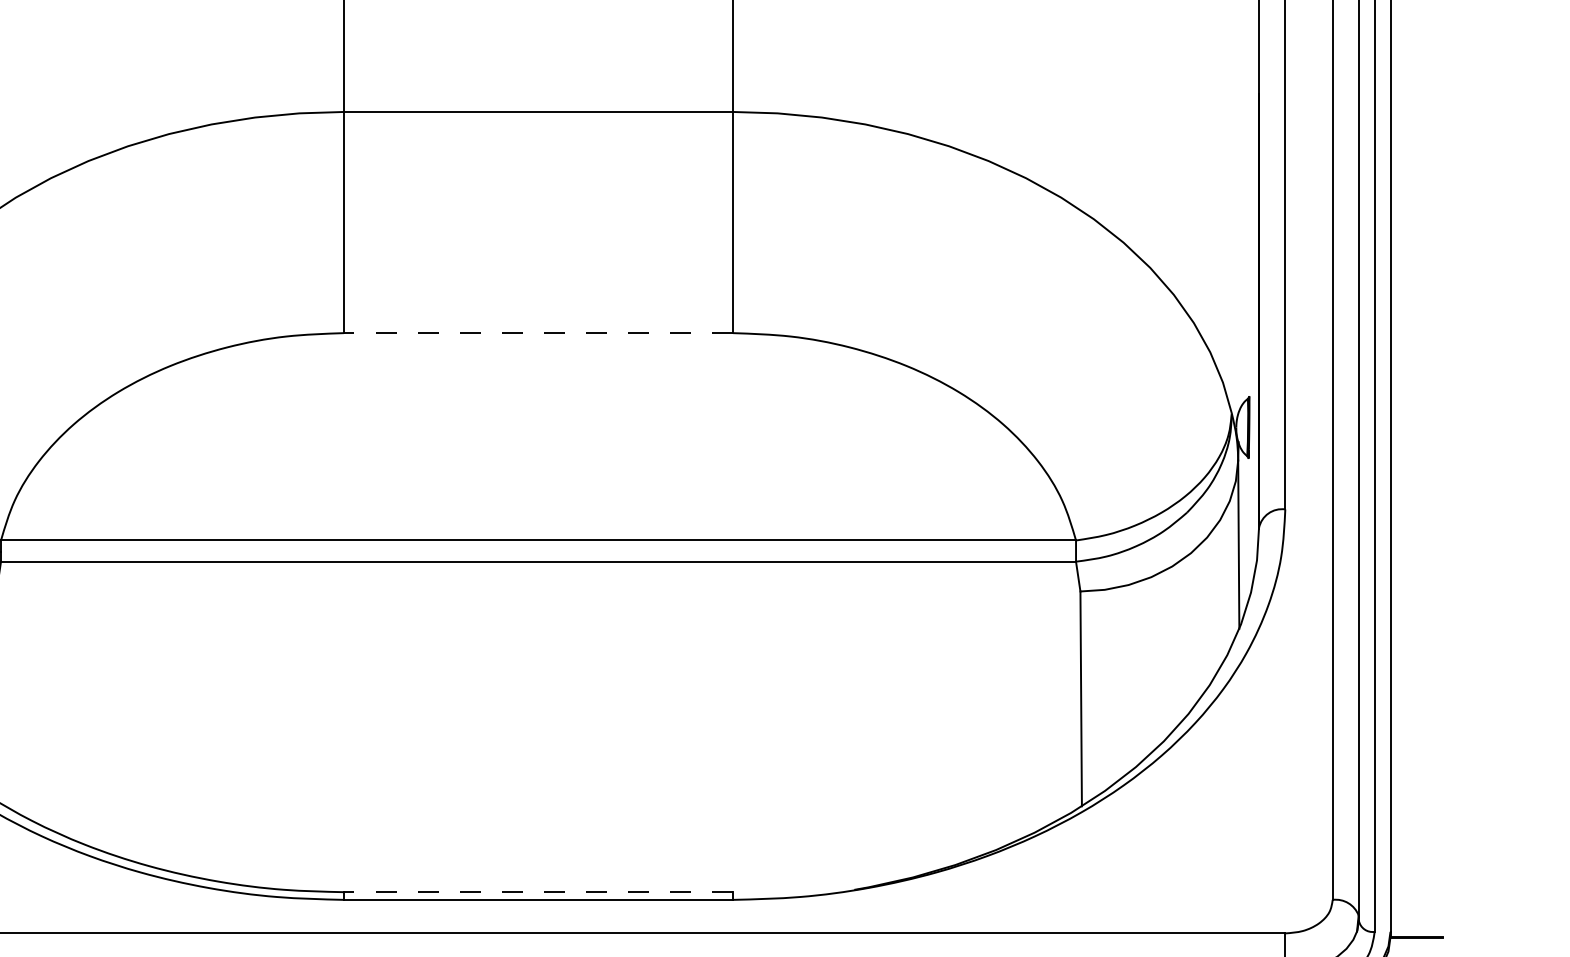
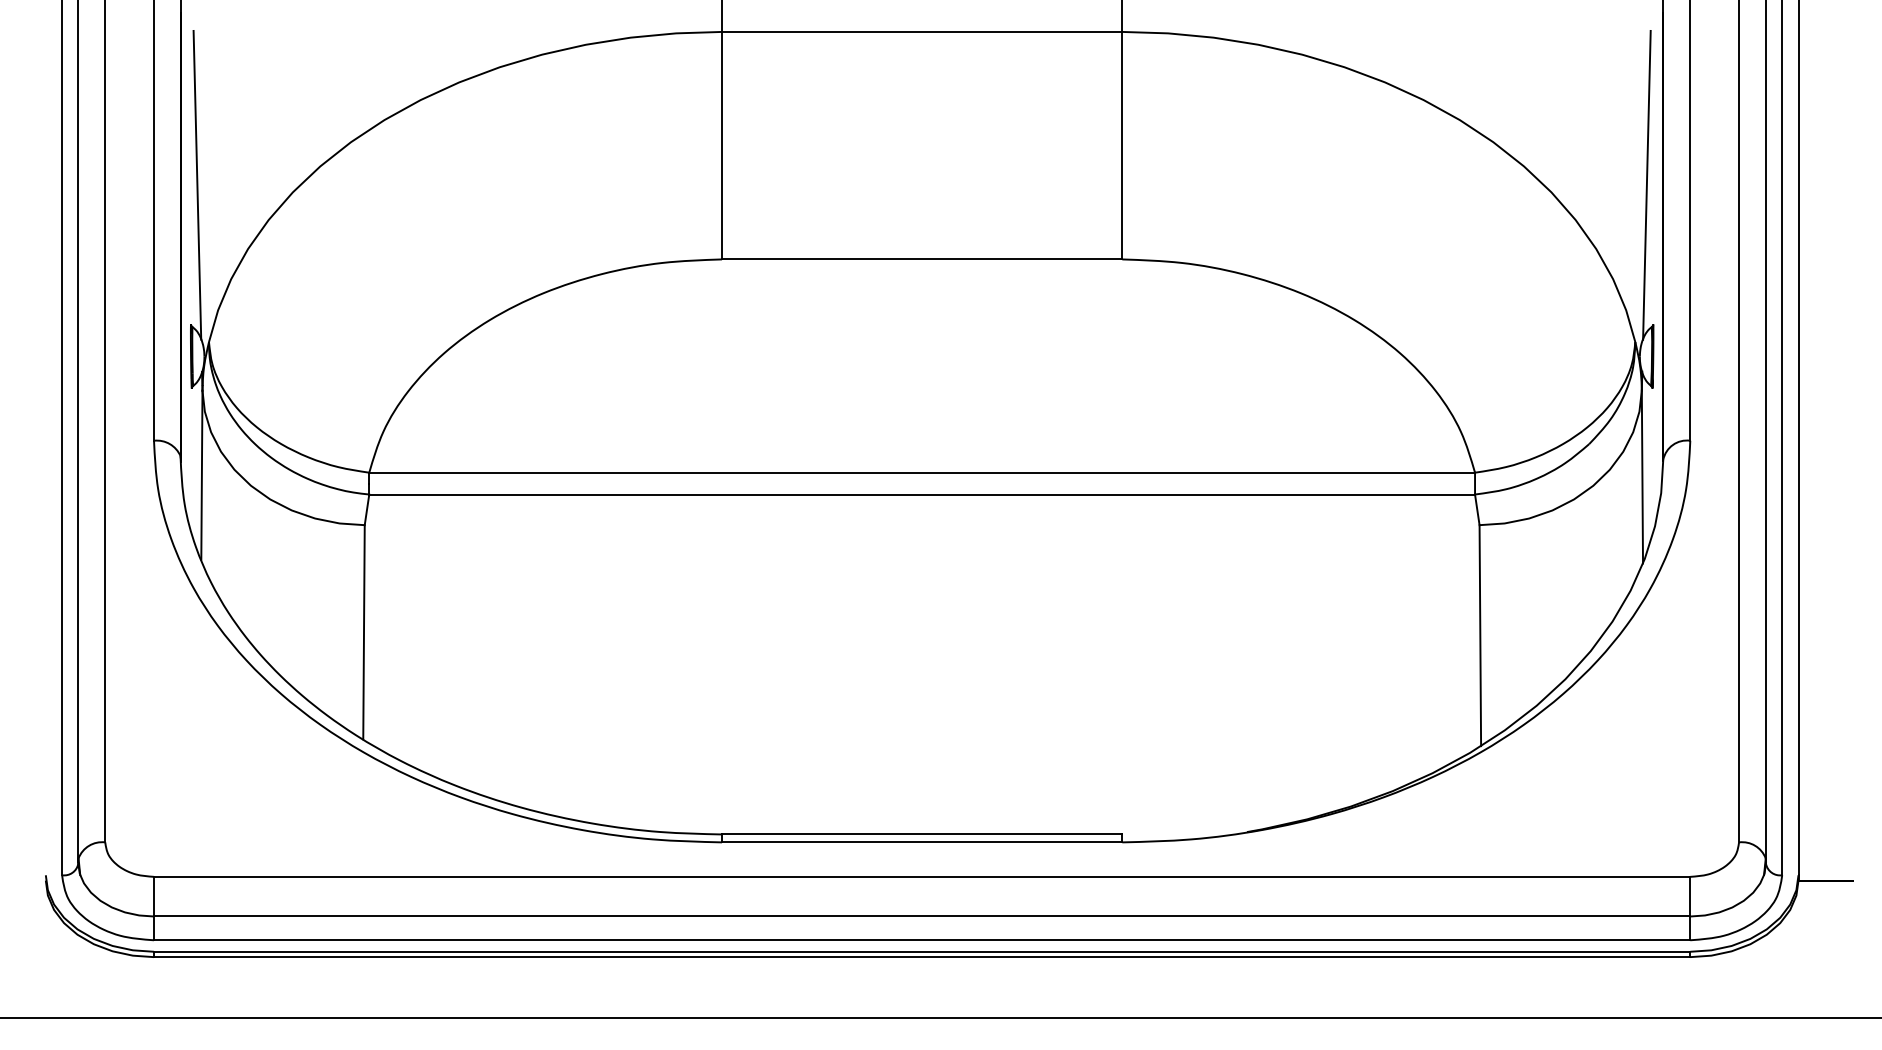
line: (1242, 260) -> (1646, 184), added
line: (537, 333) -> (921, 259), dashed -> solid
line: (537, 892) -> (921, 834), dashed -> solid

